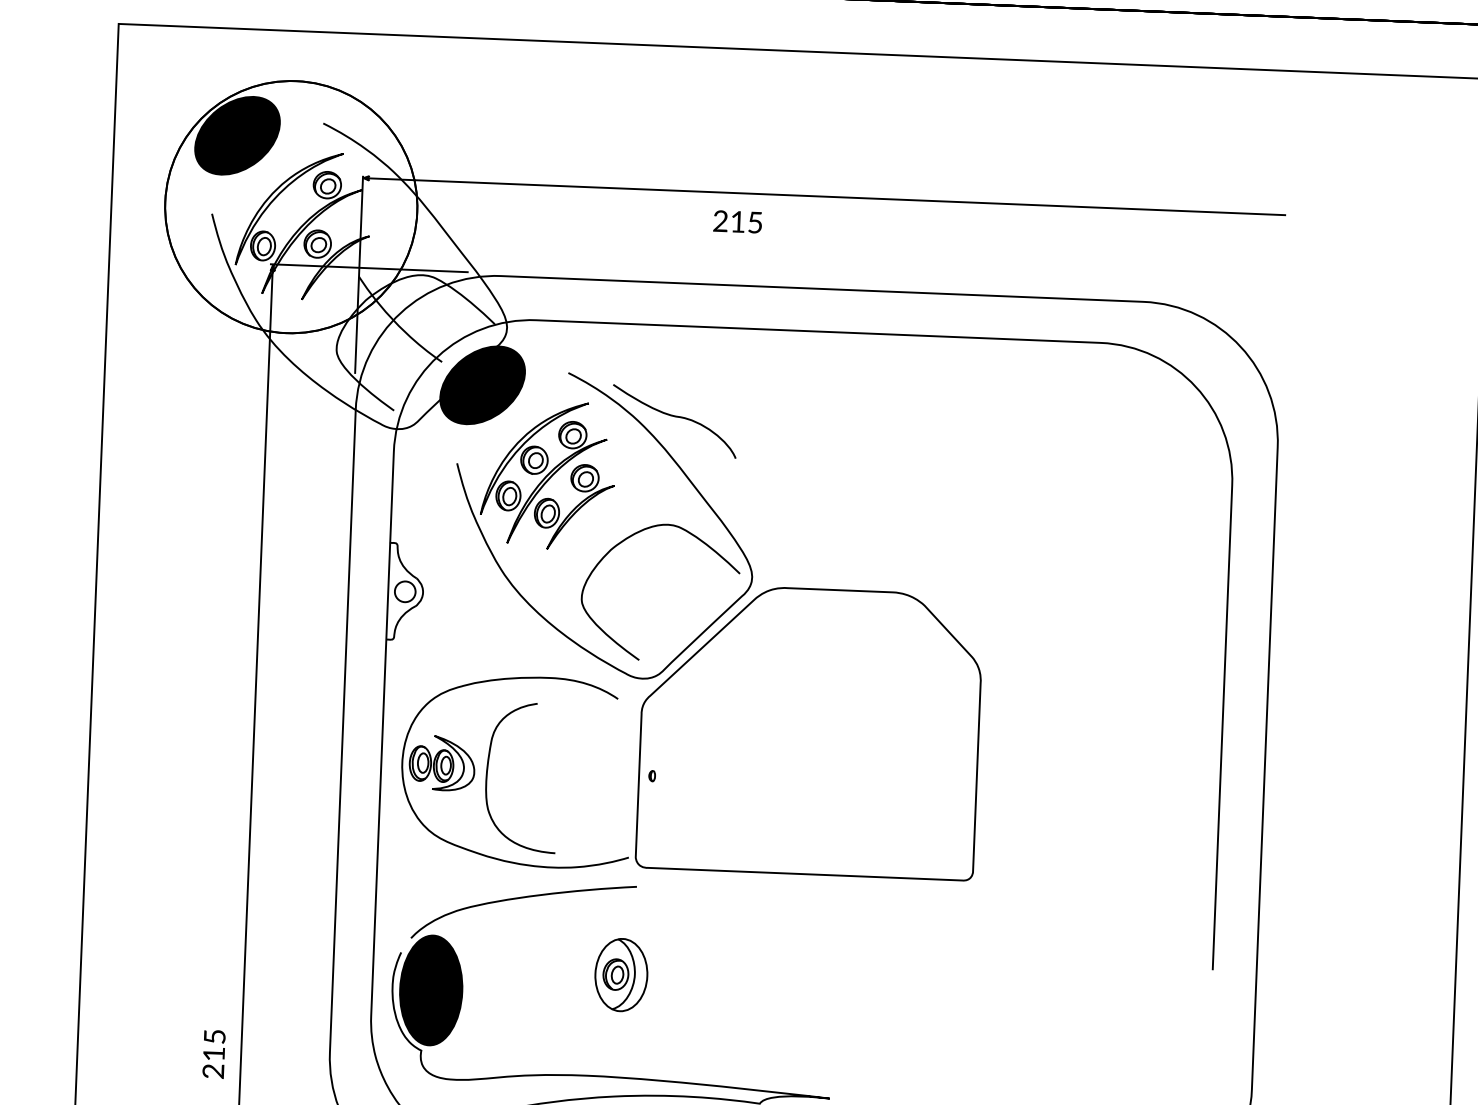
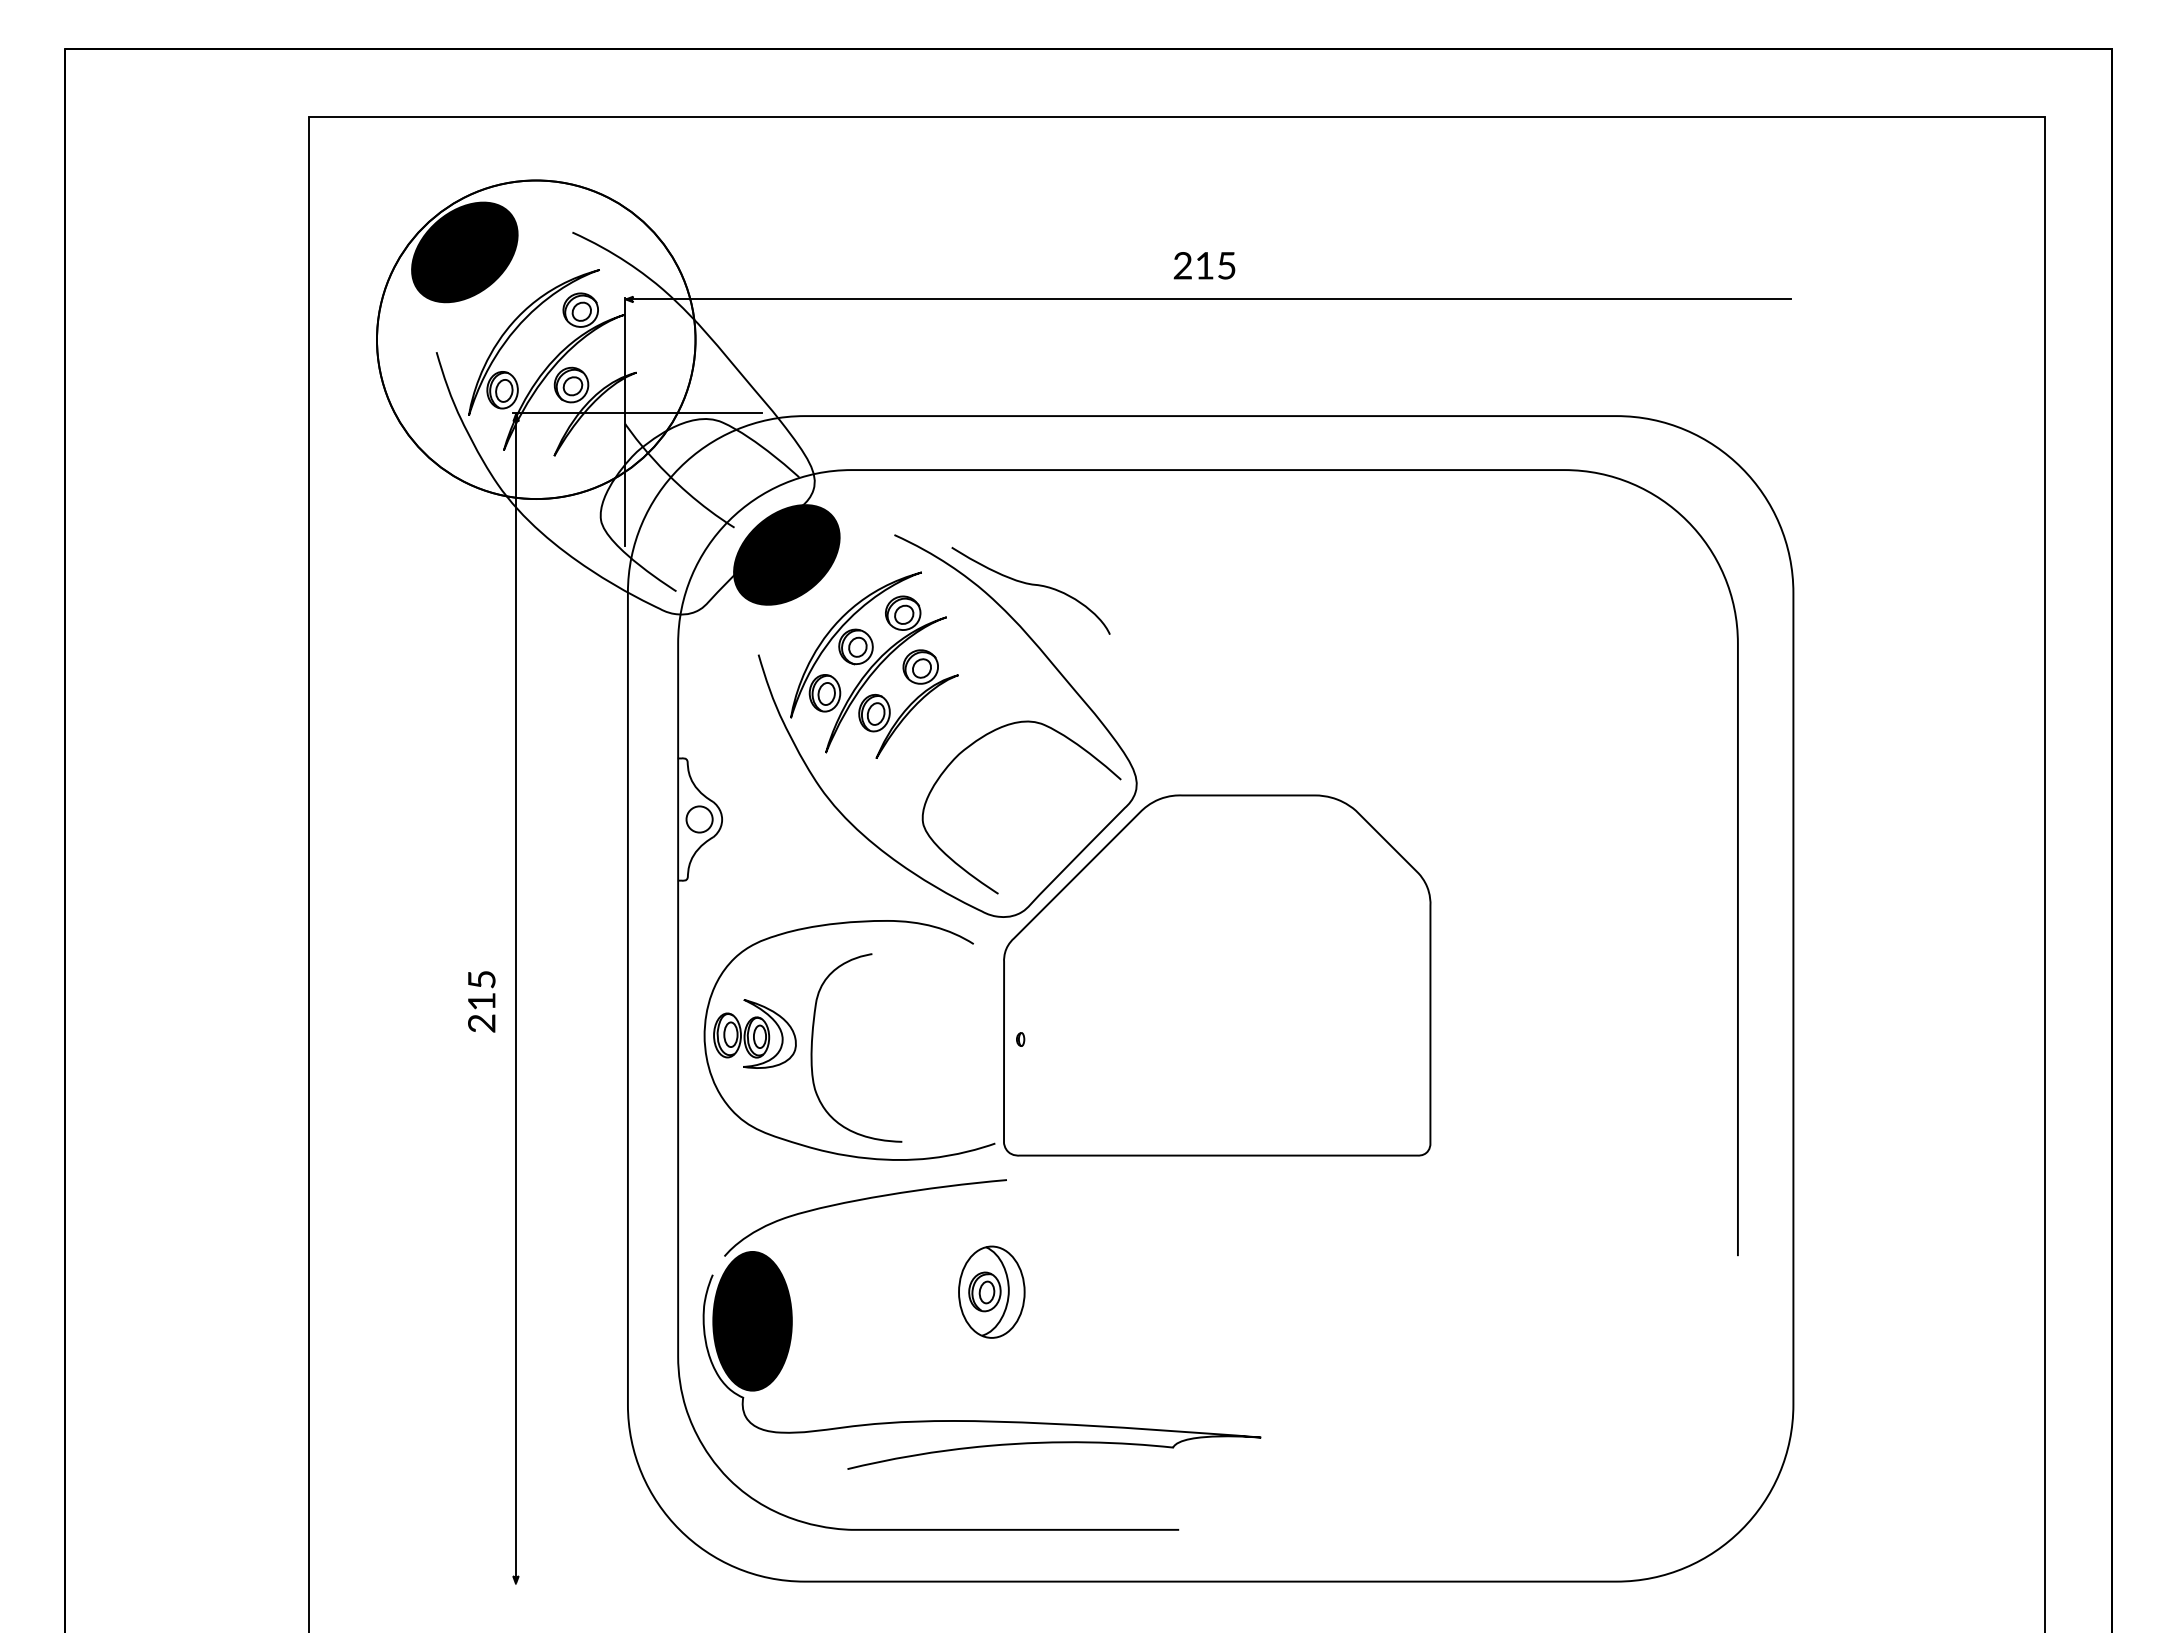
text: (737, 221) -> (1204, 265), moved
text: (213, 1054) -> (481, 1001), moved

